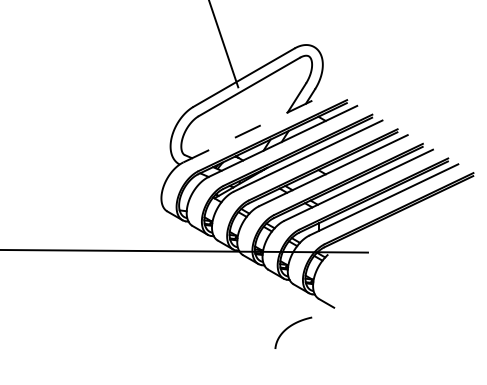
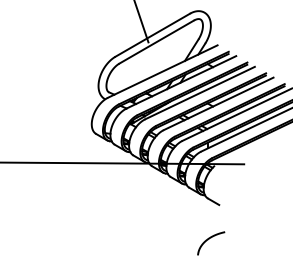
line: (258, 126) -> (163, 71), dashed -> solid
curve: (290, 327) -> (209, 239), moved

